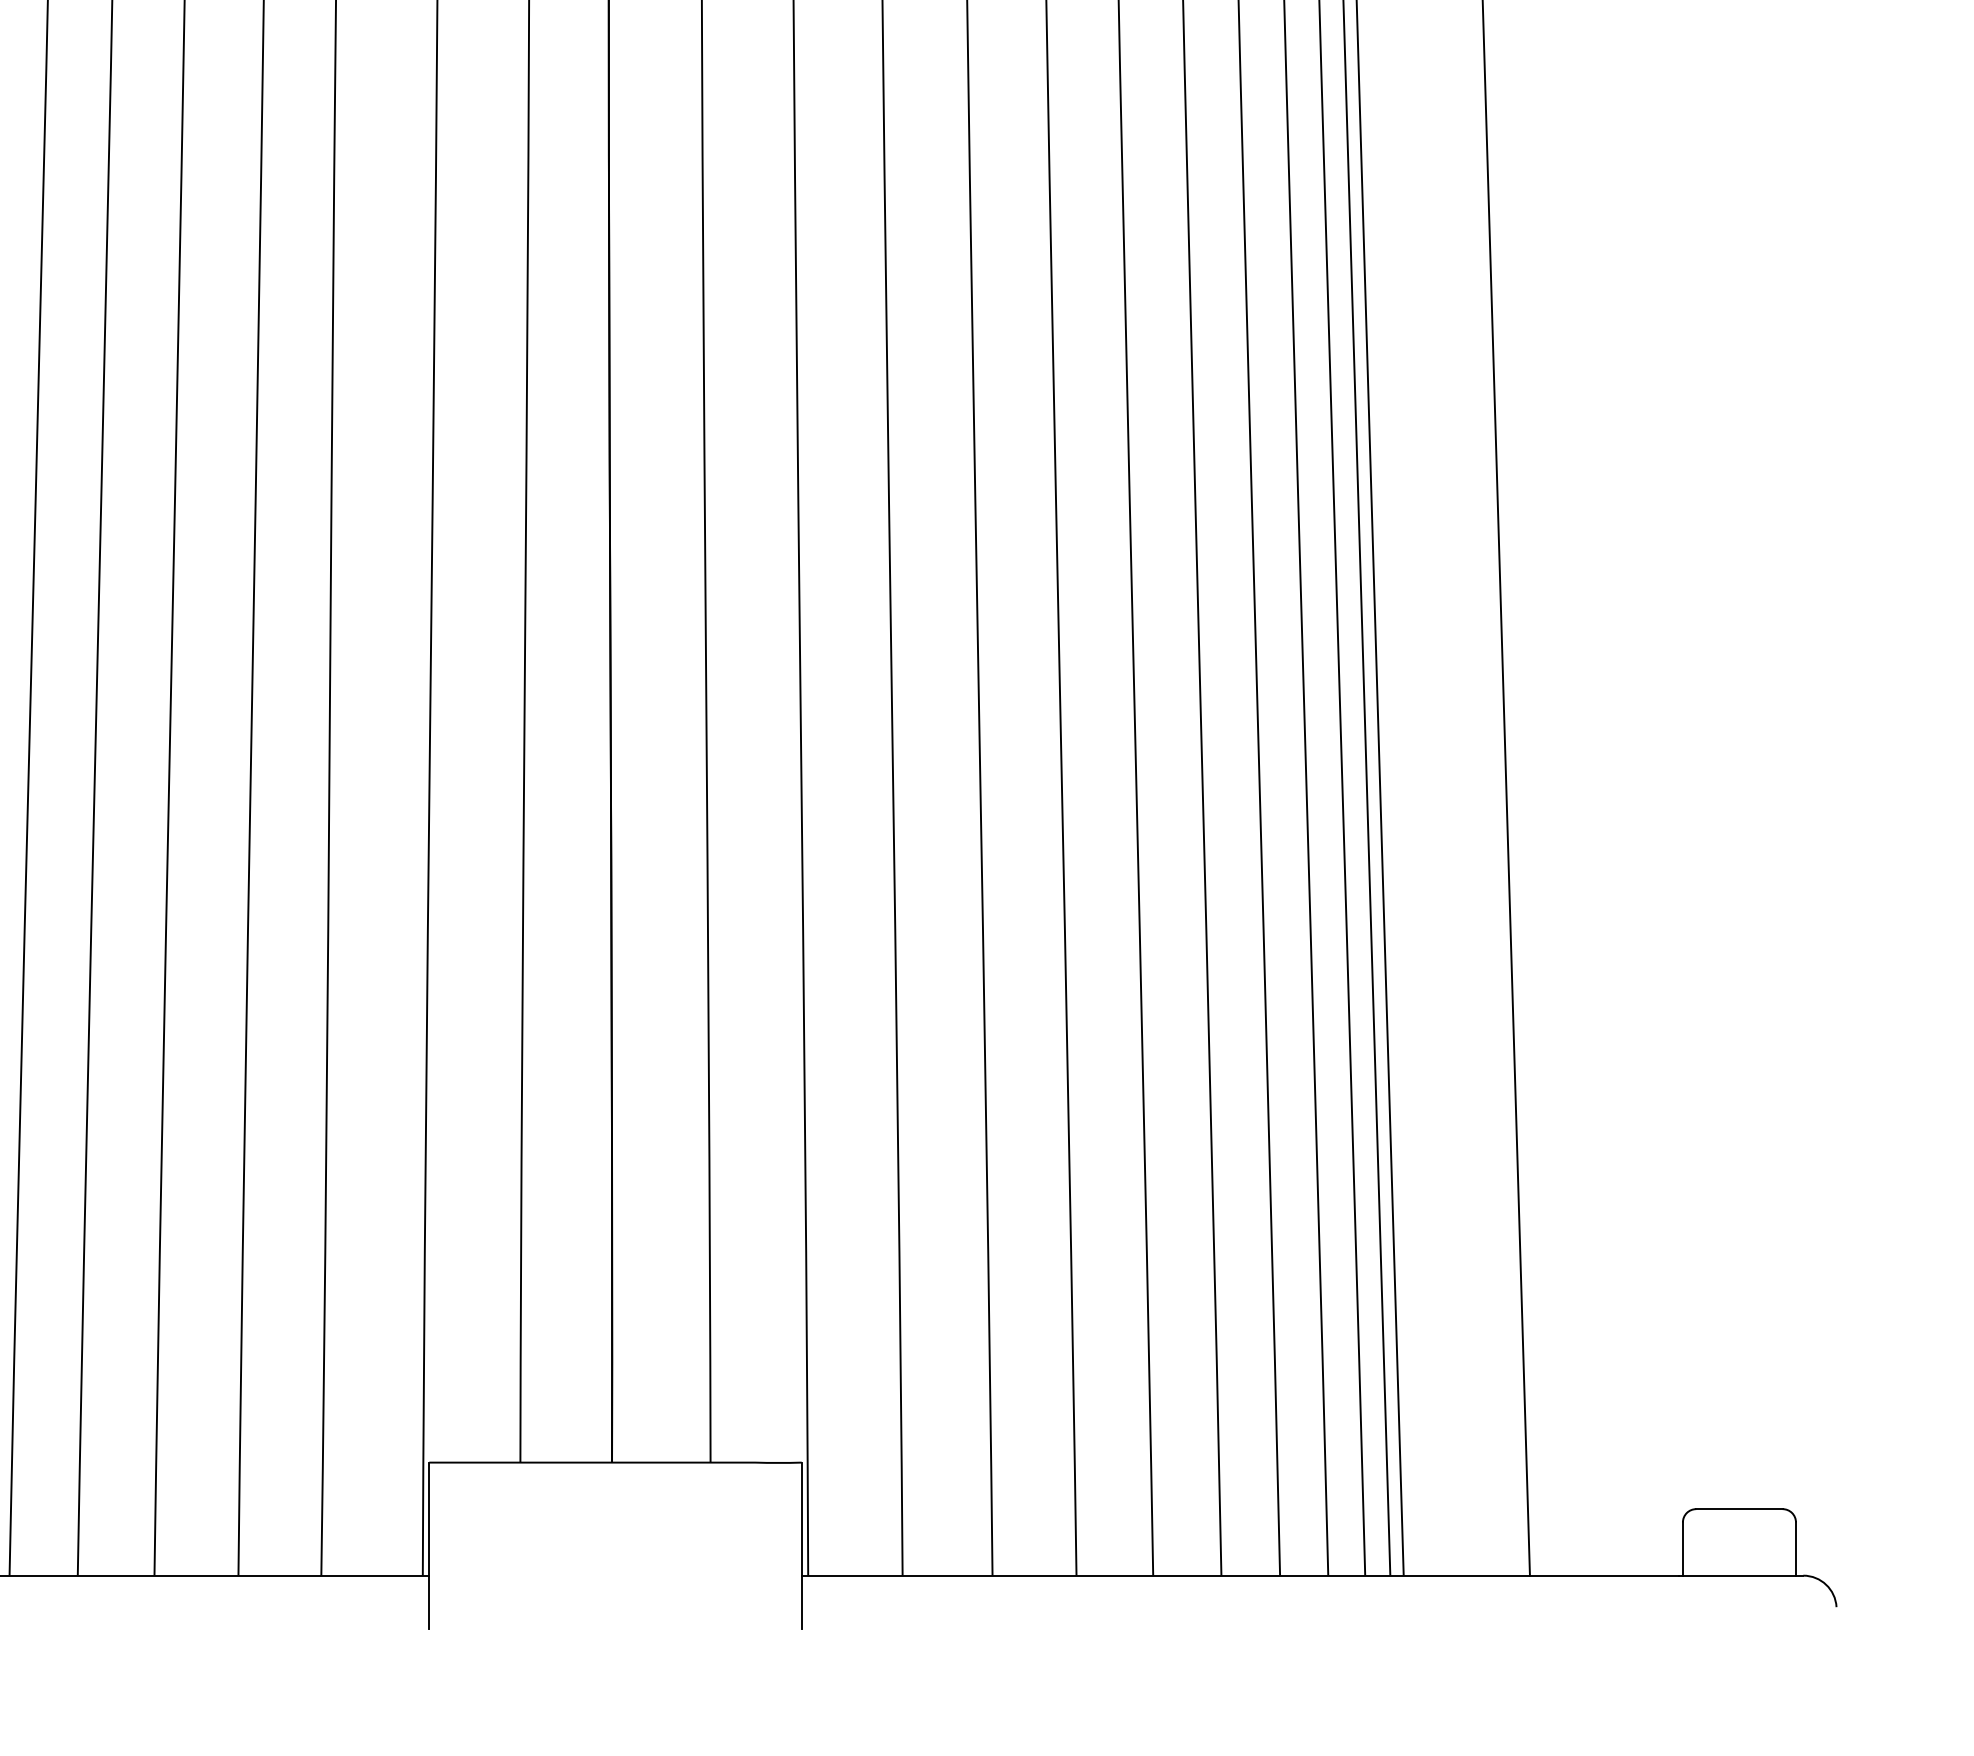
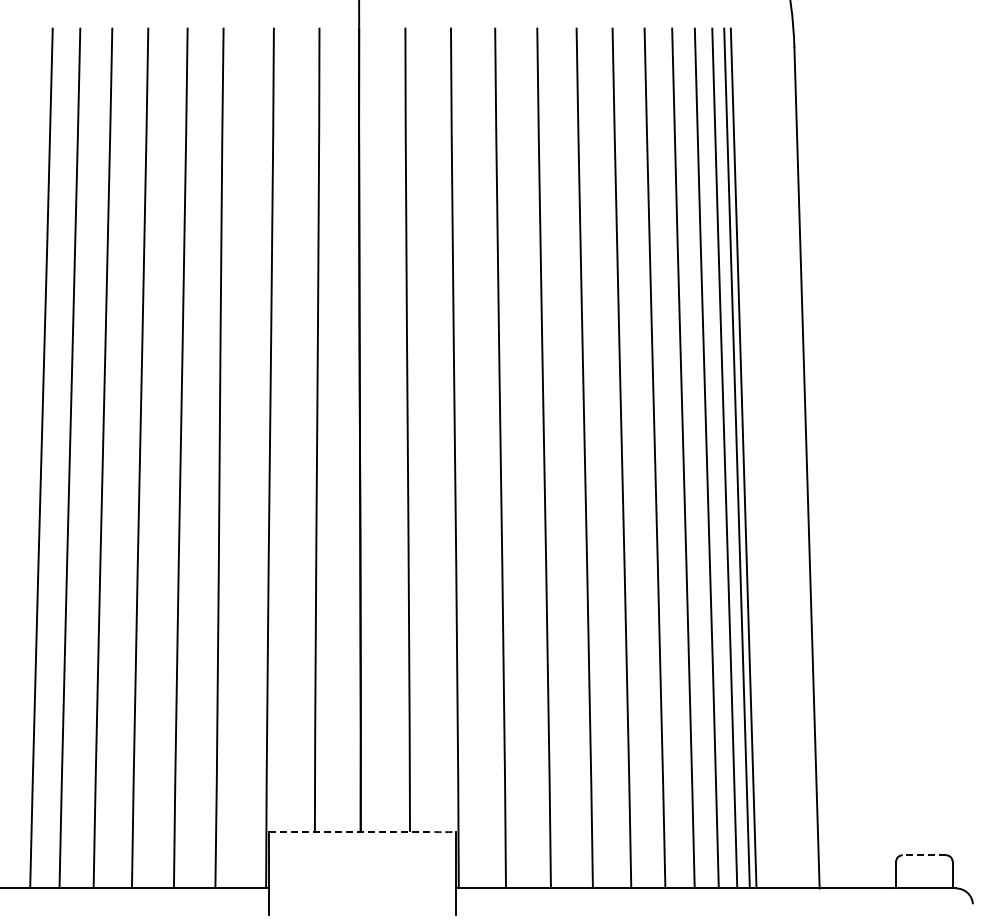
line: (621, 1461) -> (365, 831), solid -> dashed
line: (1739, 1509) -> (924, 855), solid -> dashed

